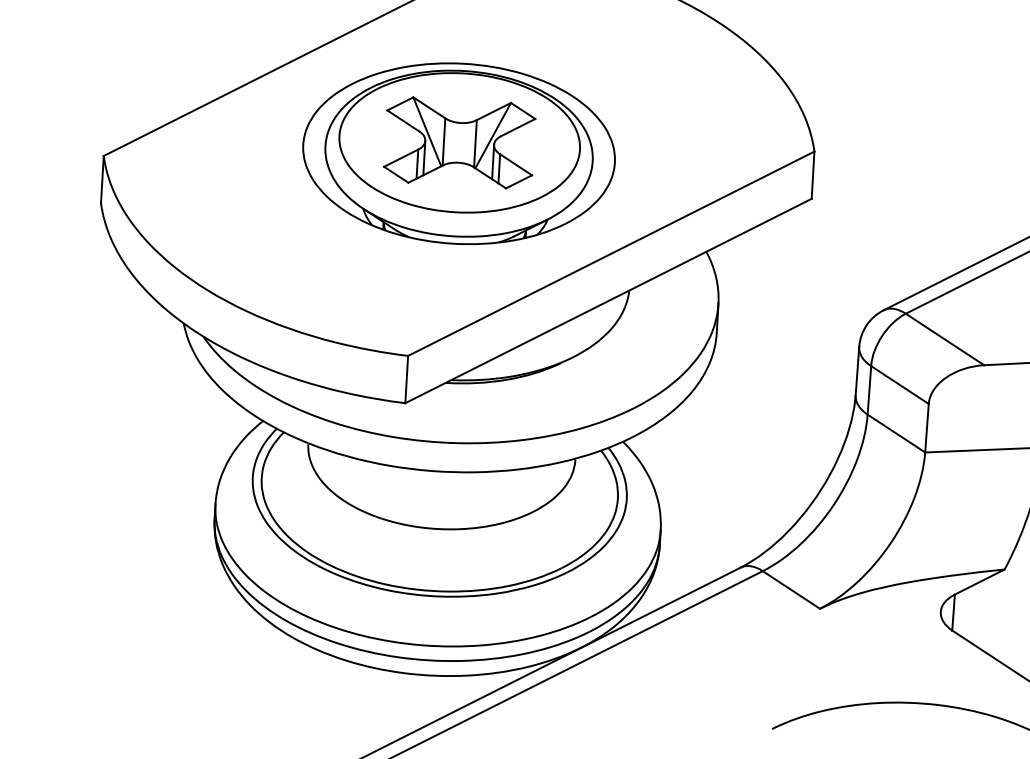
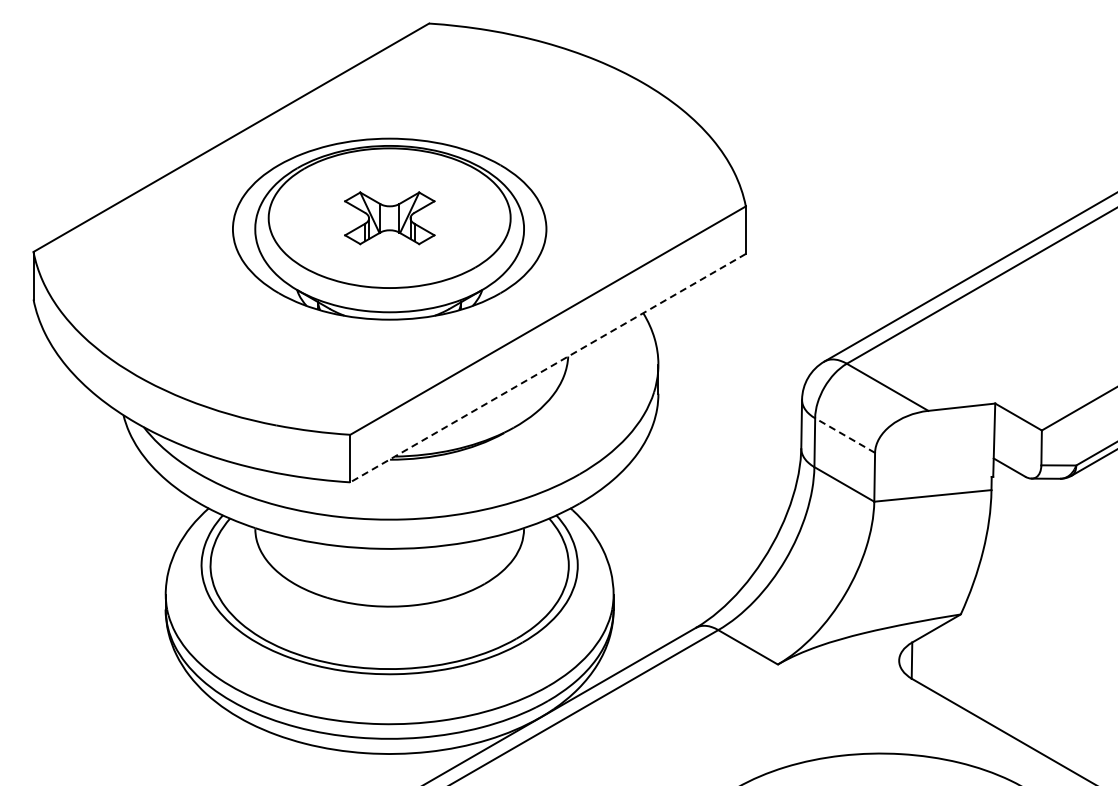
part: (459, 143) -> (389, 218), size x0.6
line: (607, 301) -> (547, 368), solid -> dashed
line: (900, 384) -> (845, 435), solid -> dashed

